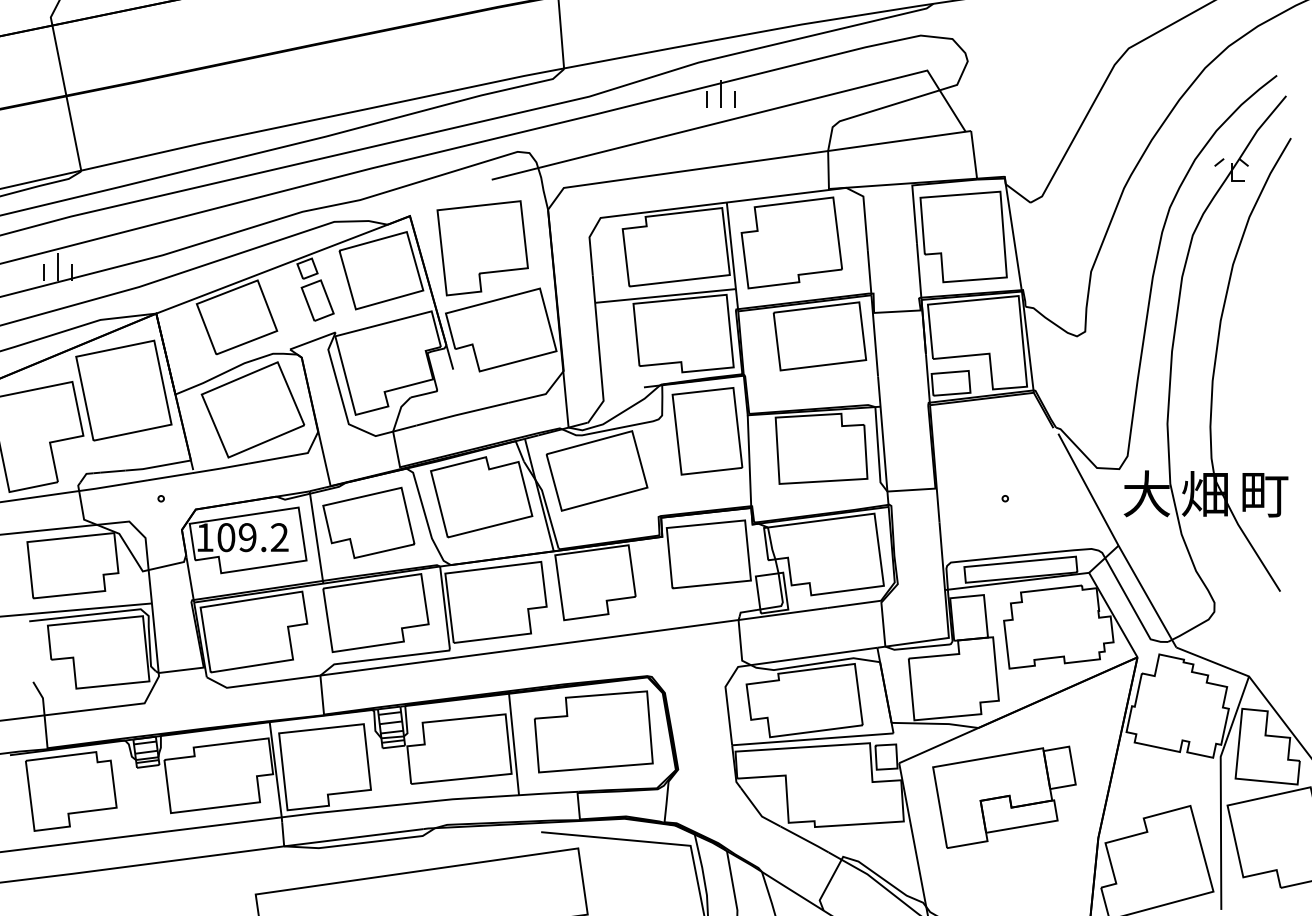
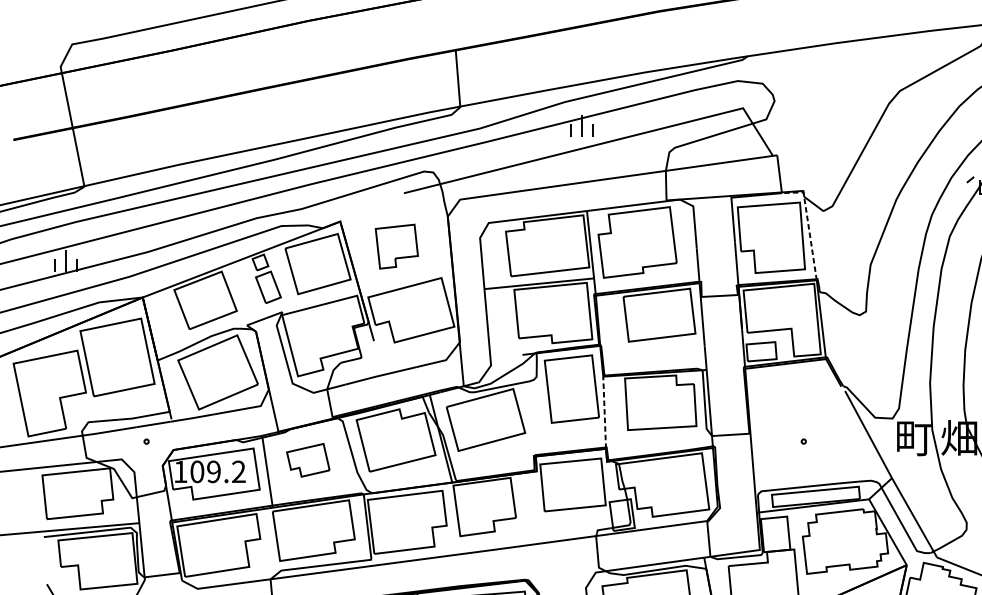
line: (1011, 219) -> (808, 224), solid -> dashed
part: (482, 248) -> (396, 246), size x0.6
line: (749, 461) -> (604, 412), solid -> dashed
text: (1146, 493) -> (913, 437), 大 -> 町
part: (368, 522) -> (308, 460), size x0.6

